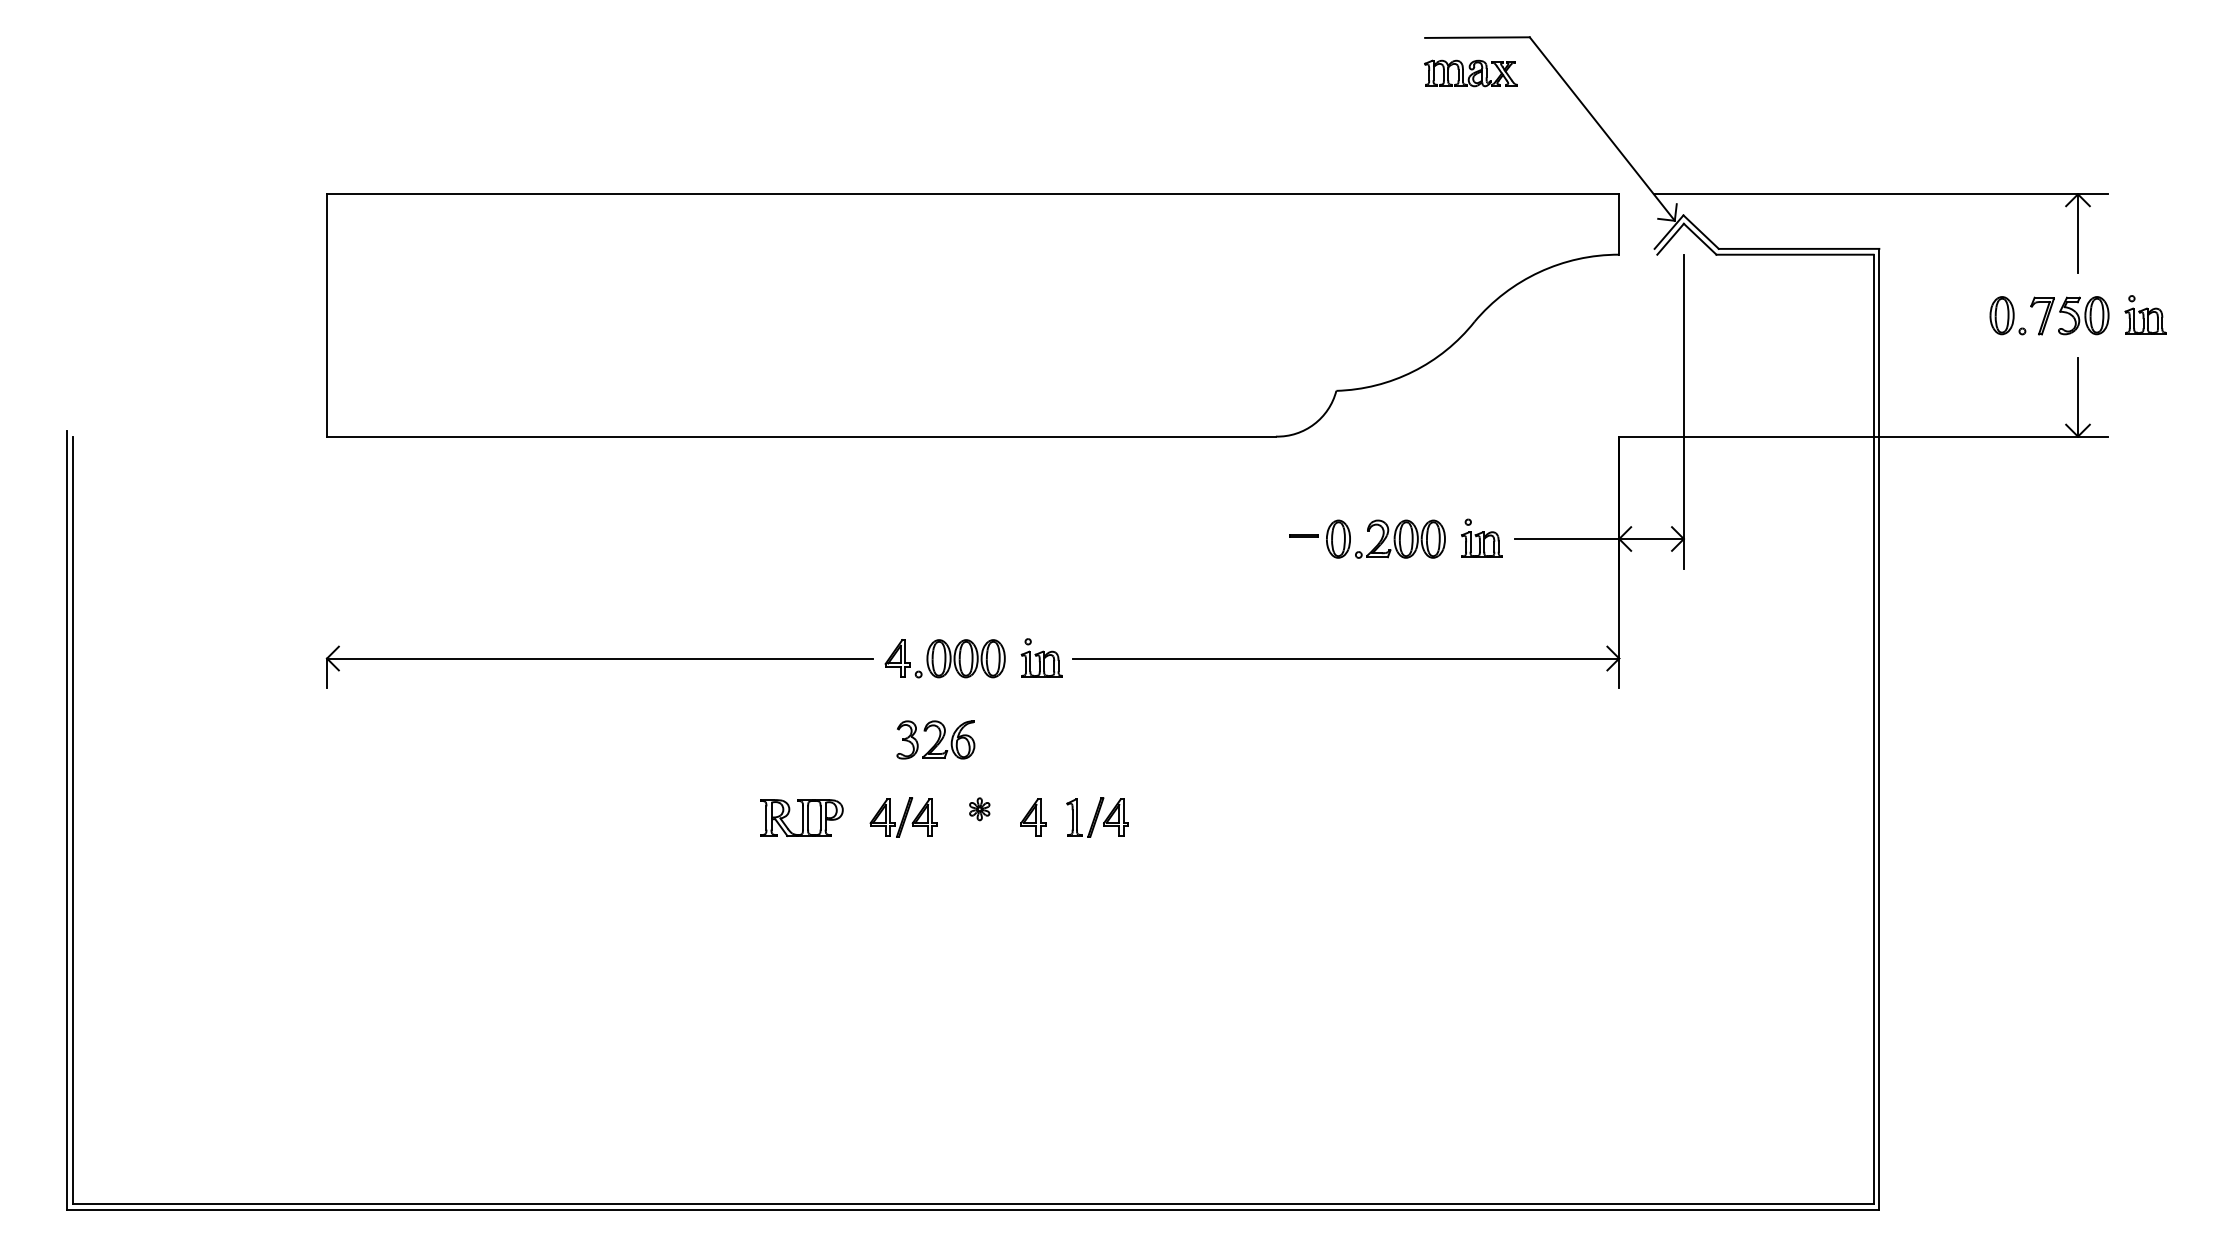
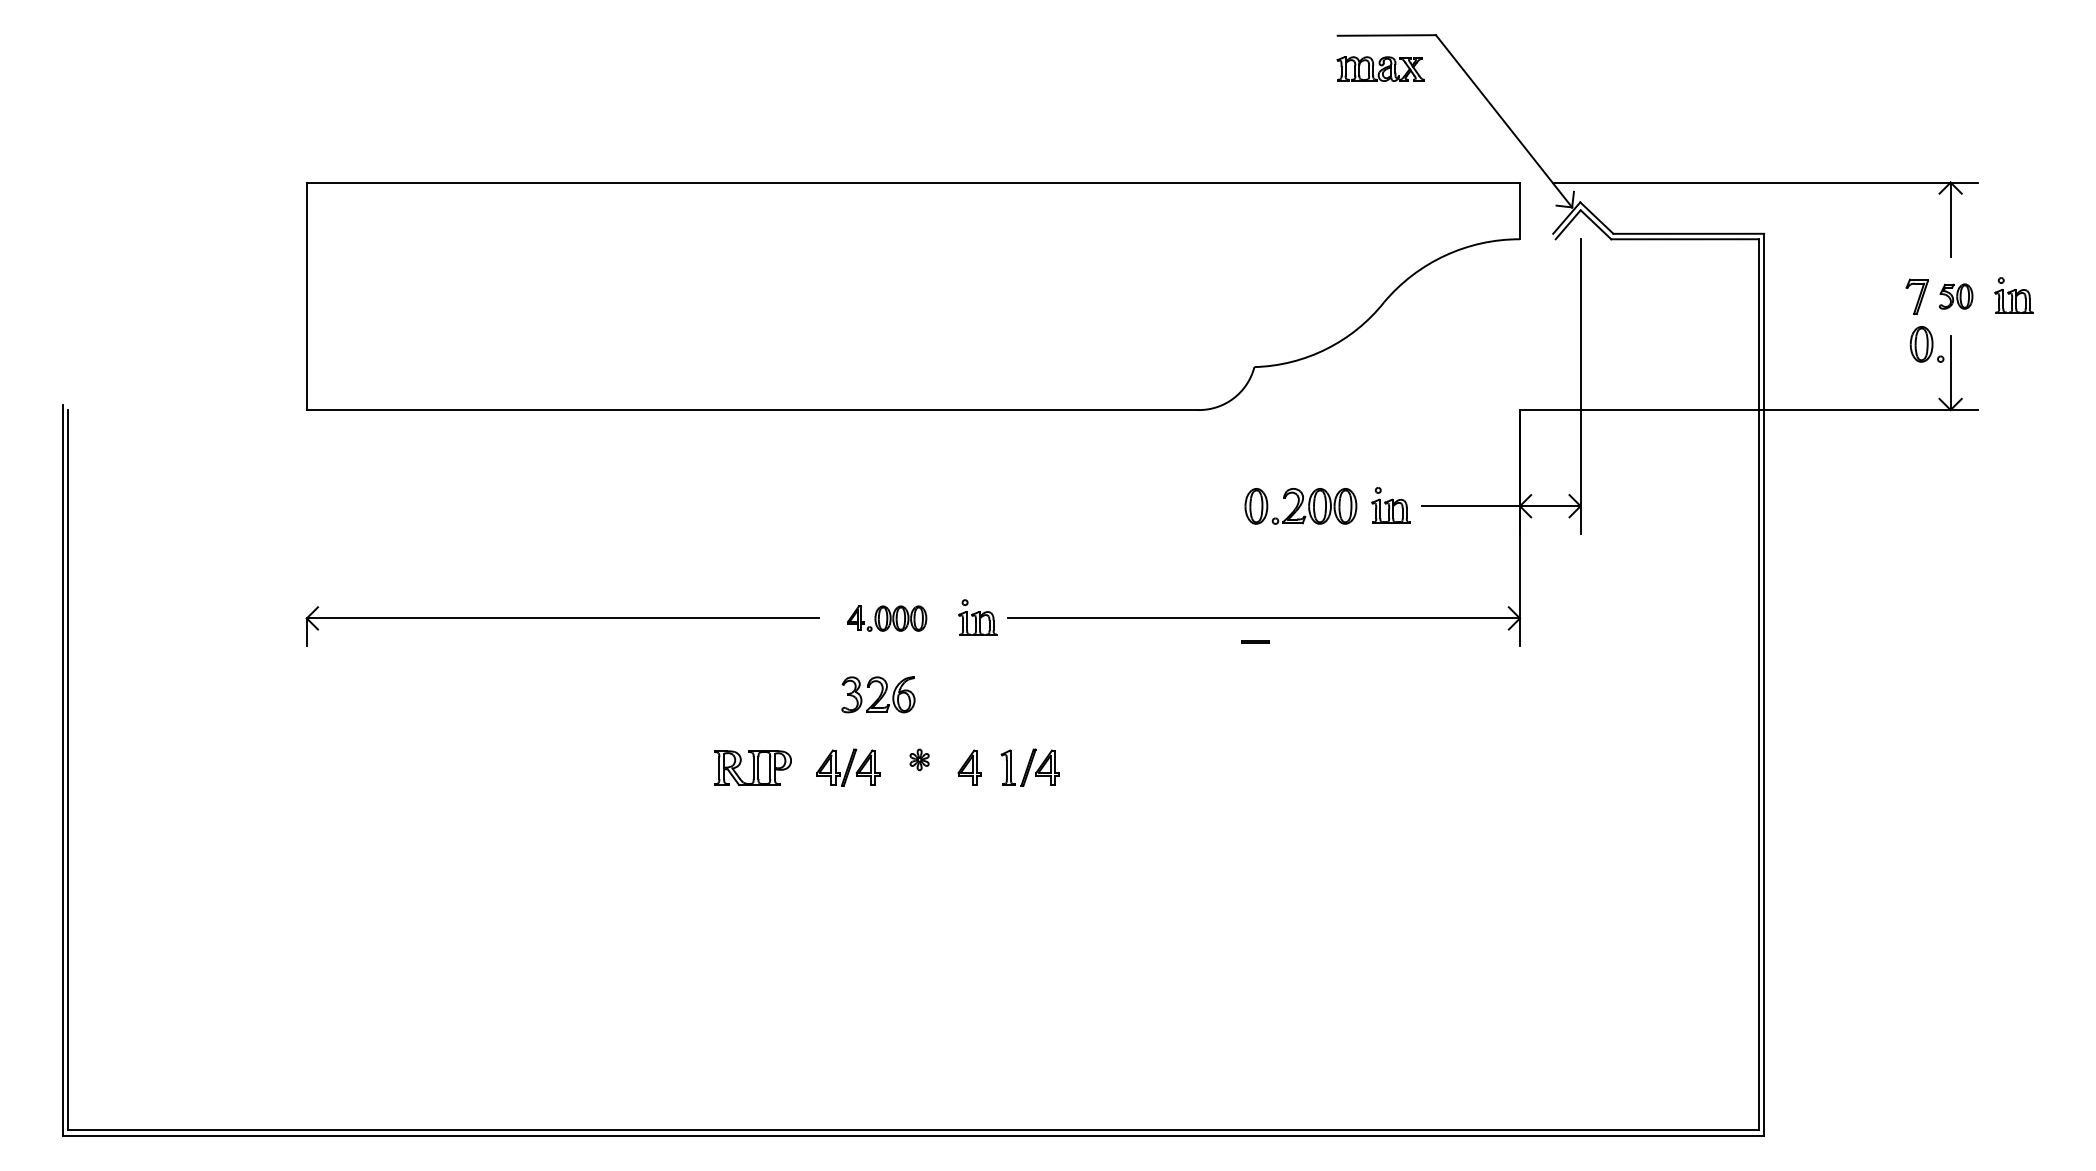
part: (2007, 315) -> (1926, 344), moved
part: (2083, 315) -> (1955, 296), size x0.7
line: (1303, 535) -> (1255, 640), moved
part: (944, 658) -> (886, 618), size x0.7

